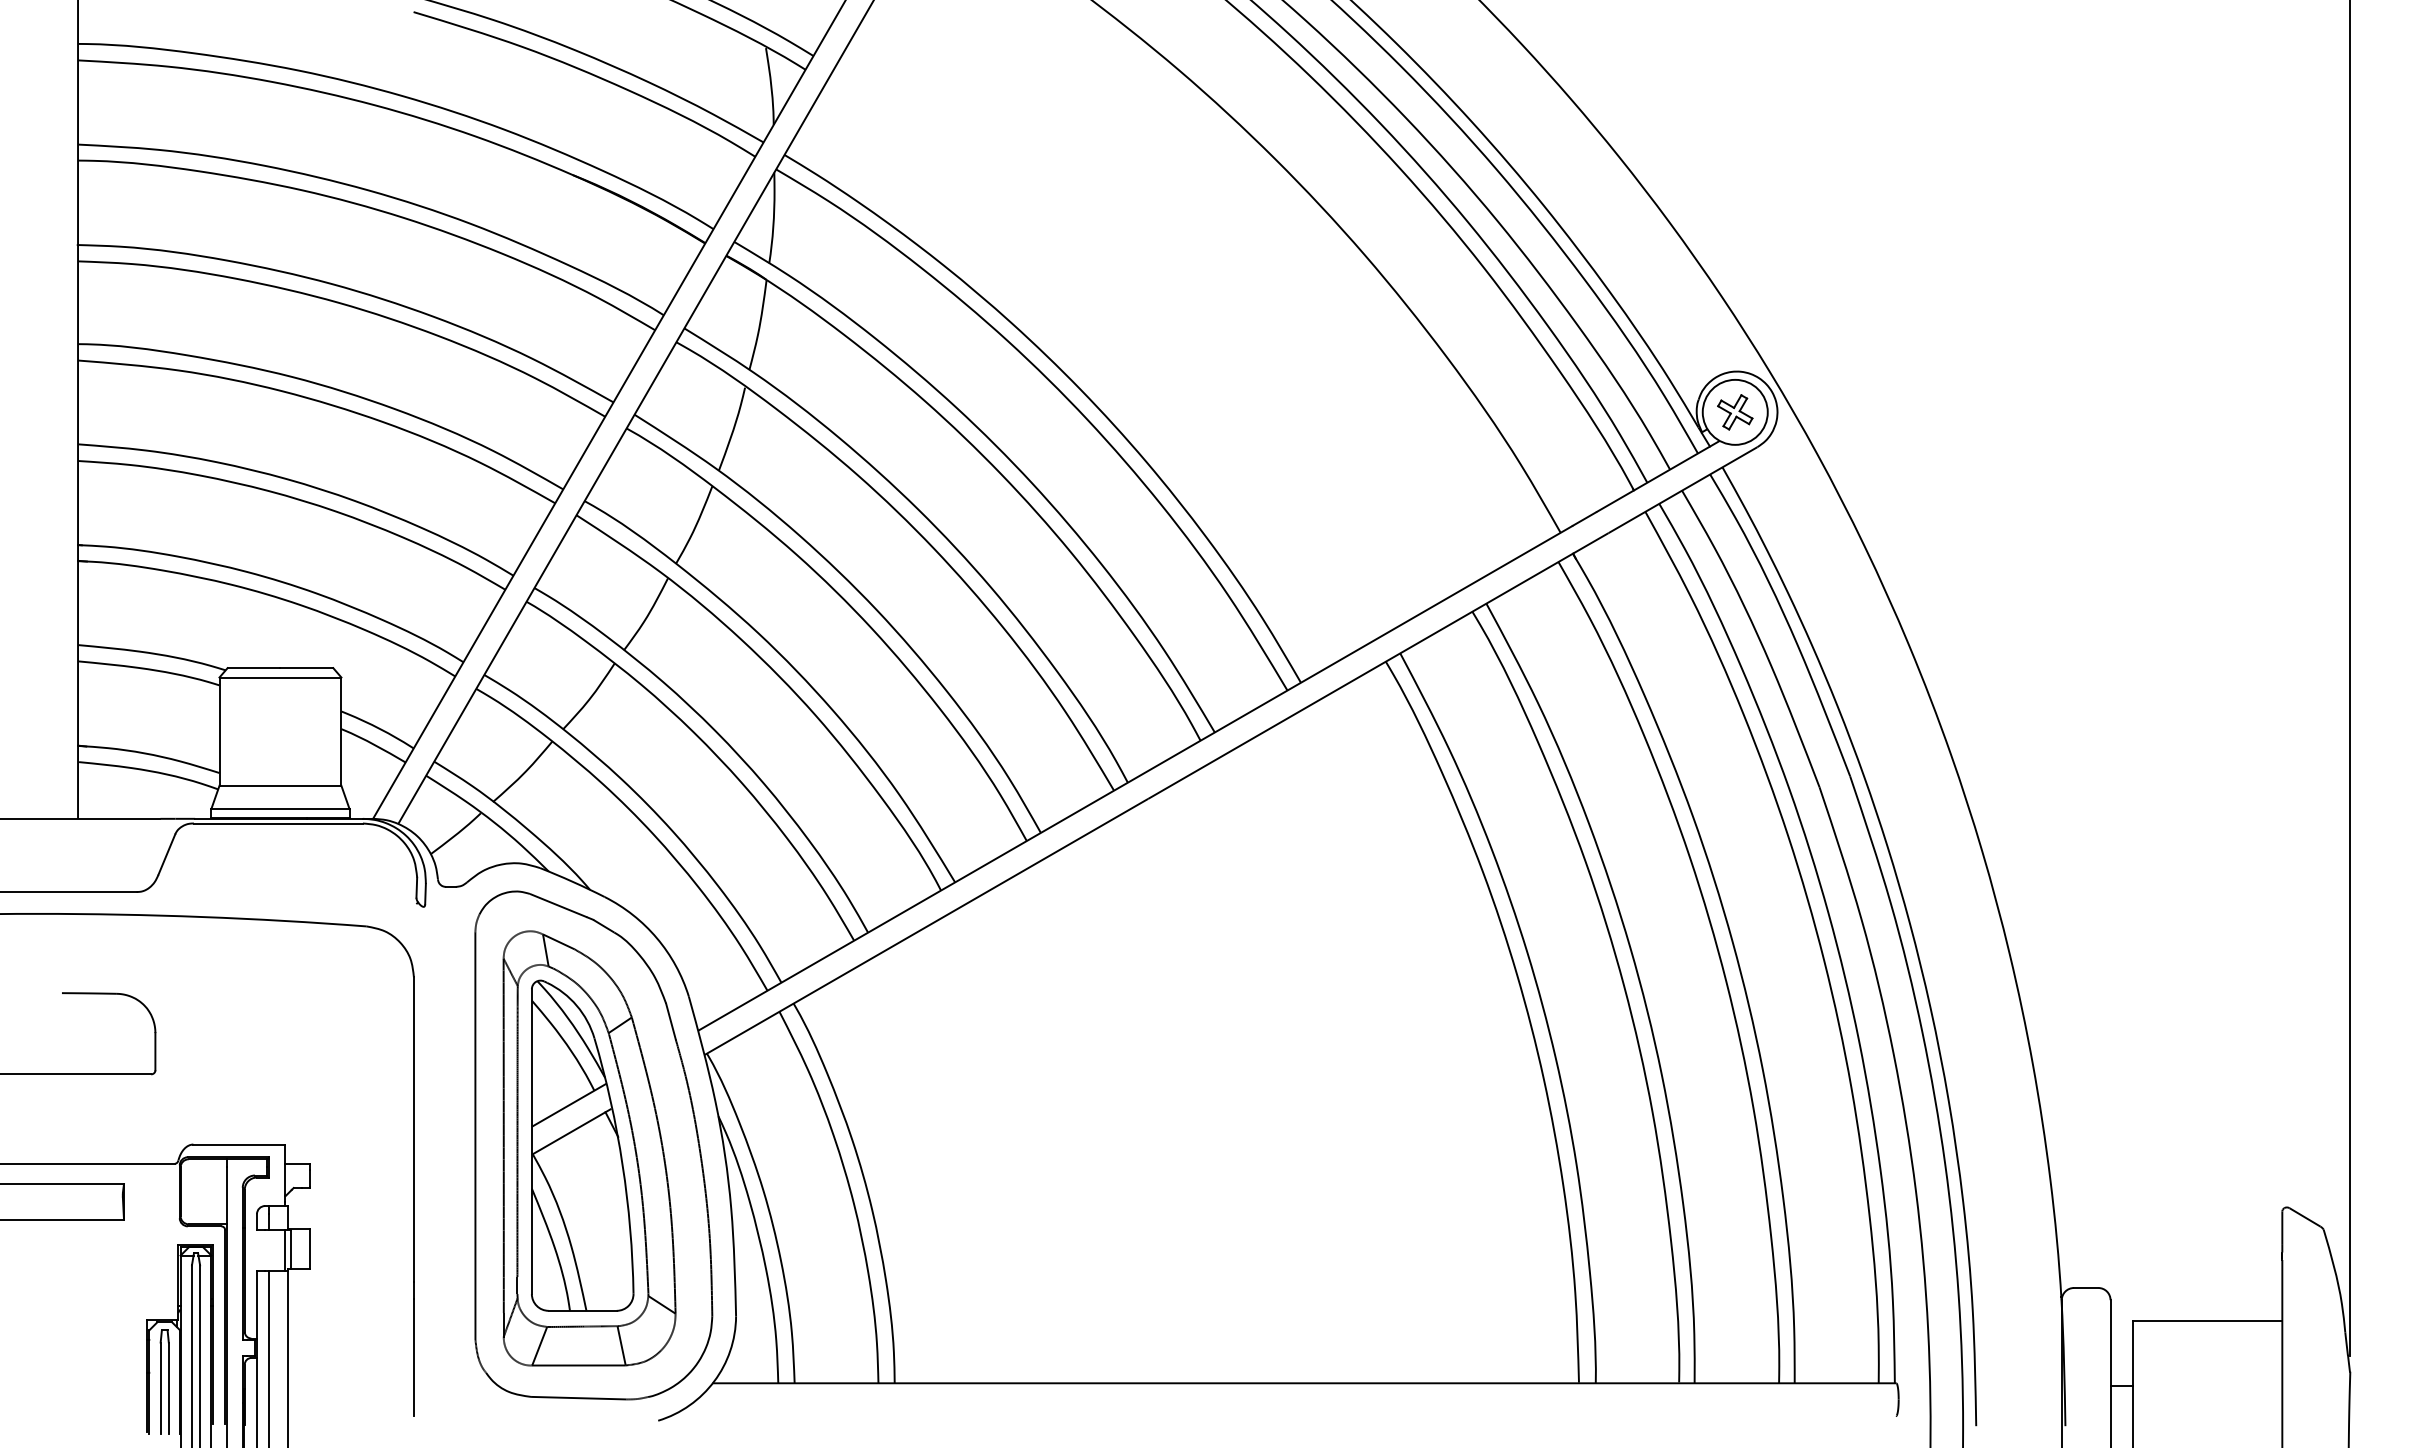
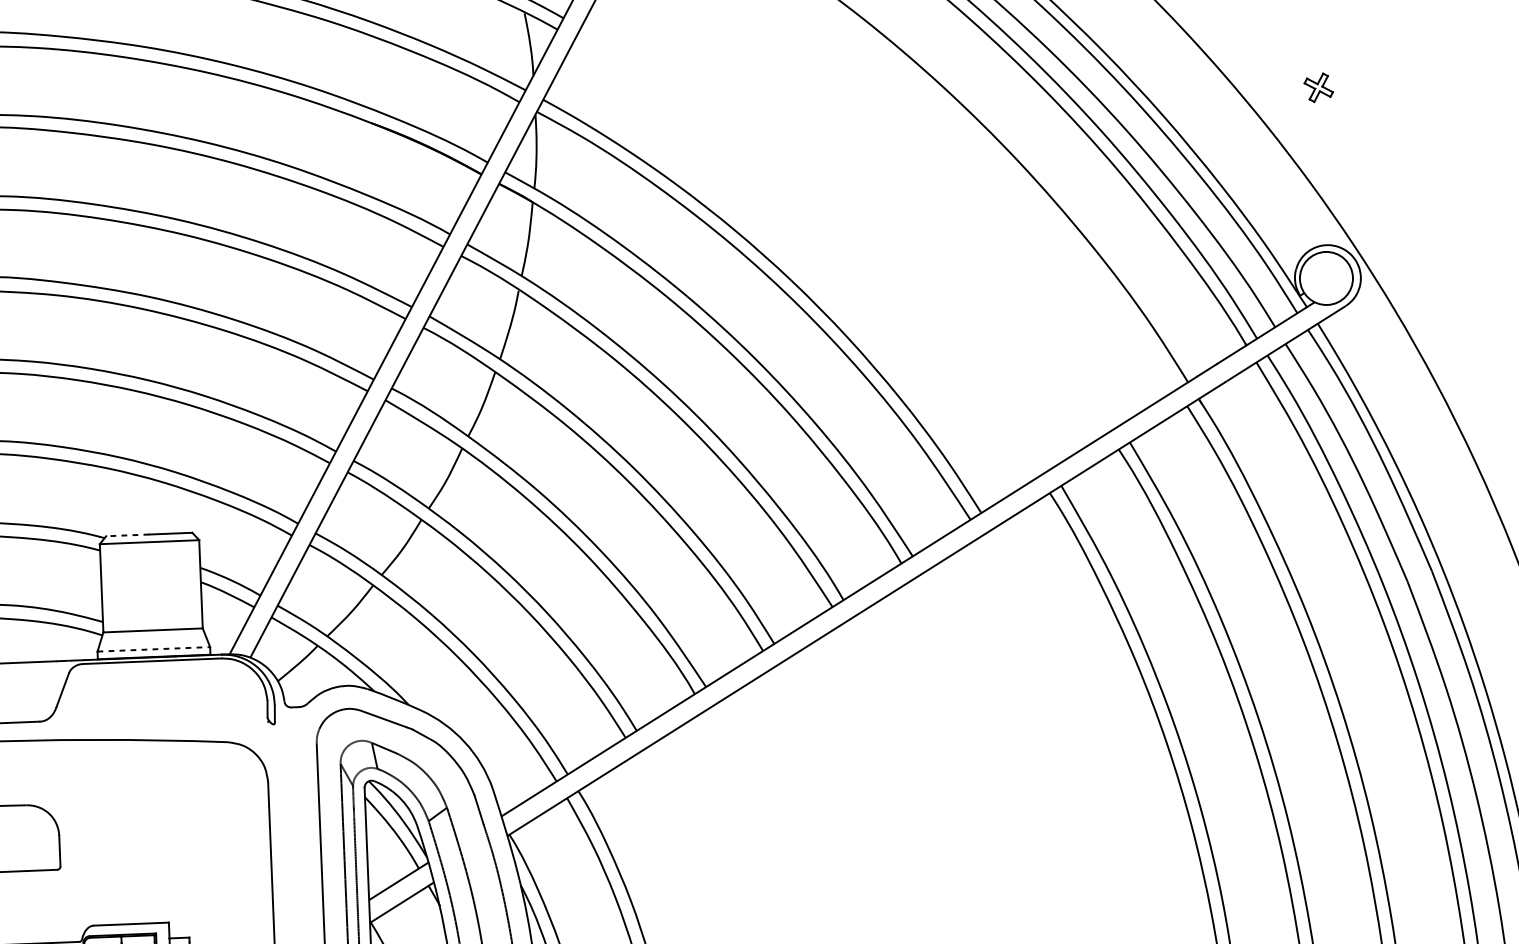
part: (1735, 412) -> (1318, 87), moved
line: (253, 668) -> (127, 535), solid -> dashed
line: (280, 809) -> (153, 649), solid -> dashed

